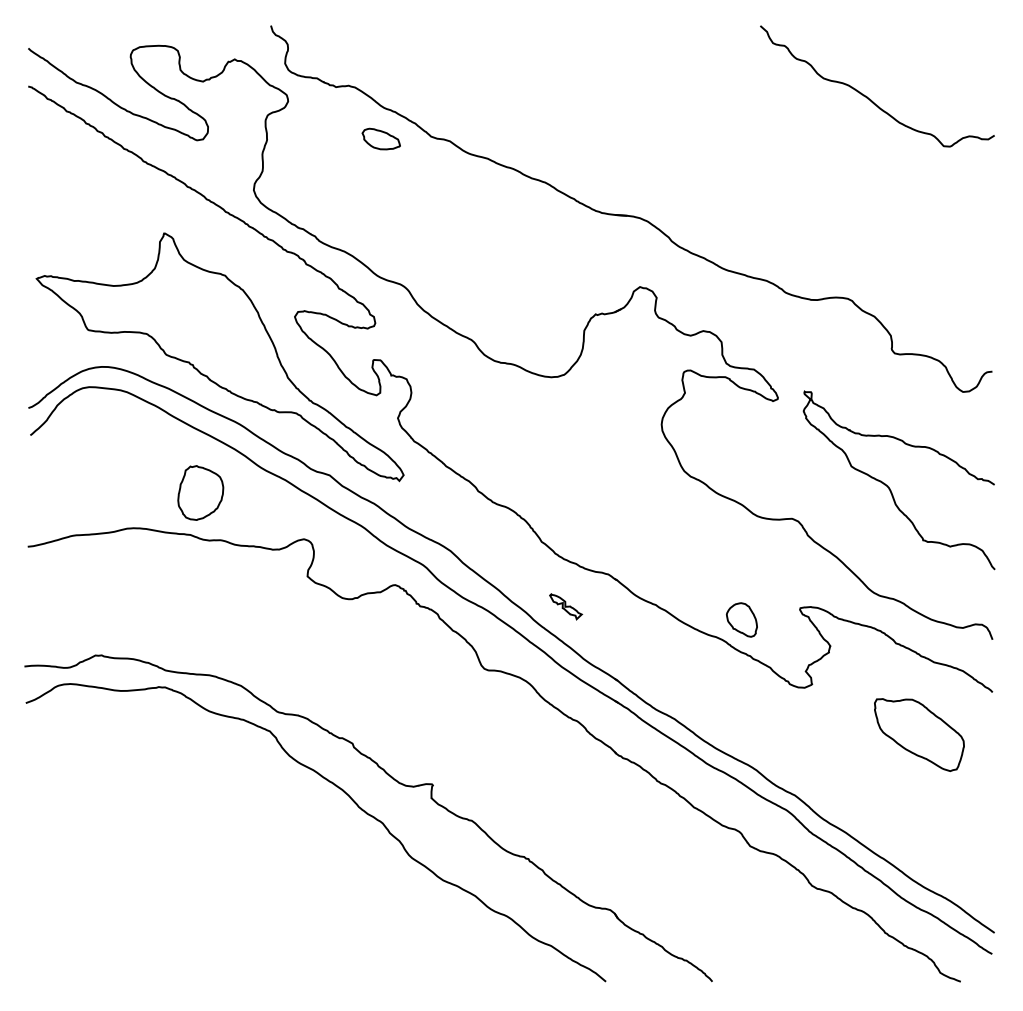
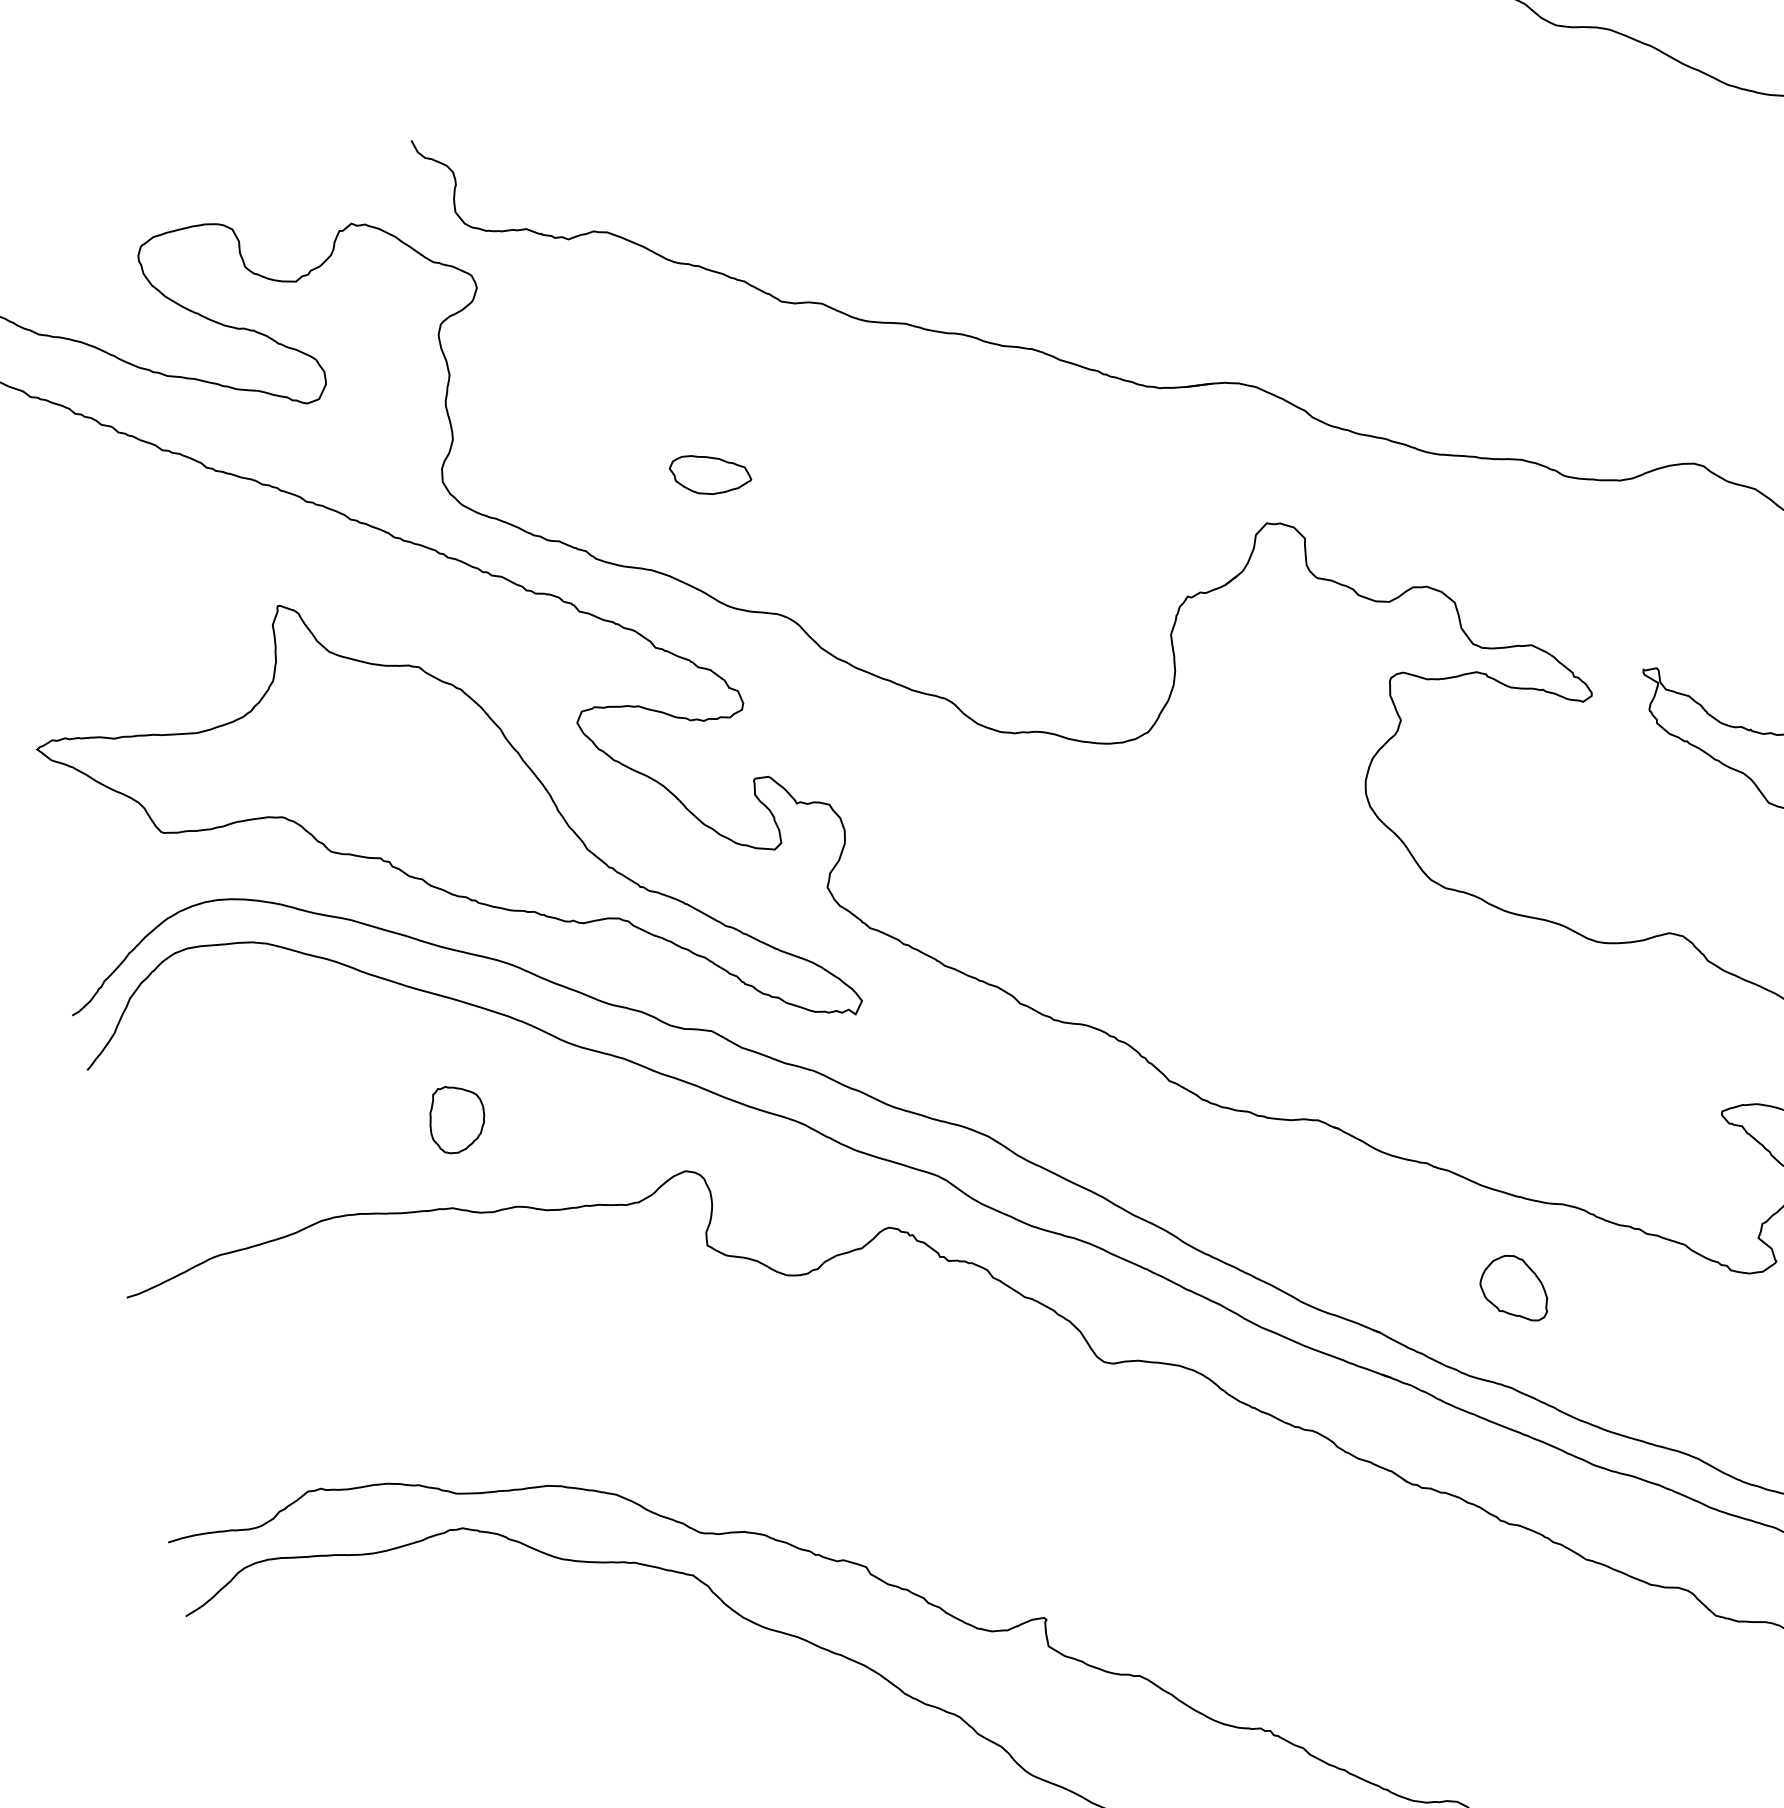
part: (380, 138) -> (708, 472), moved
part: (200, 492) -> (456, 1117), size x0.6
part: (566, 606) -> (1245, 1202), removed
part: (741, 619) -> (1512, 1288), moved

